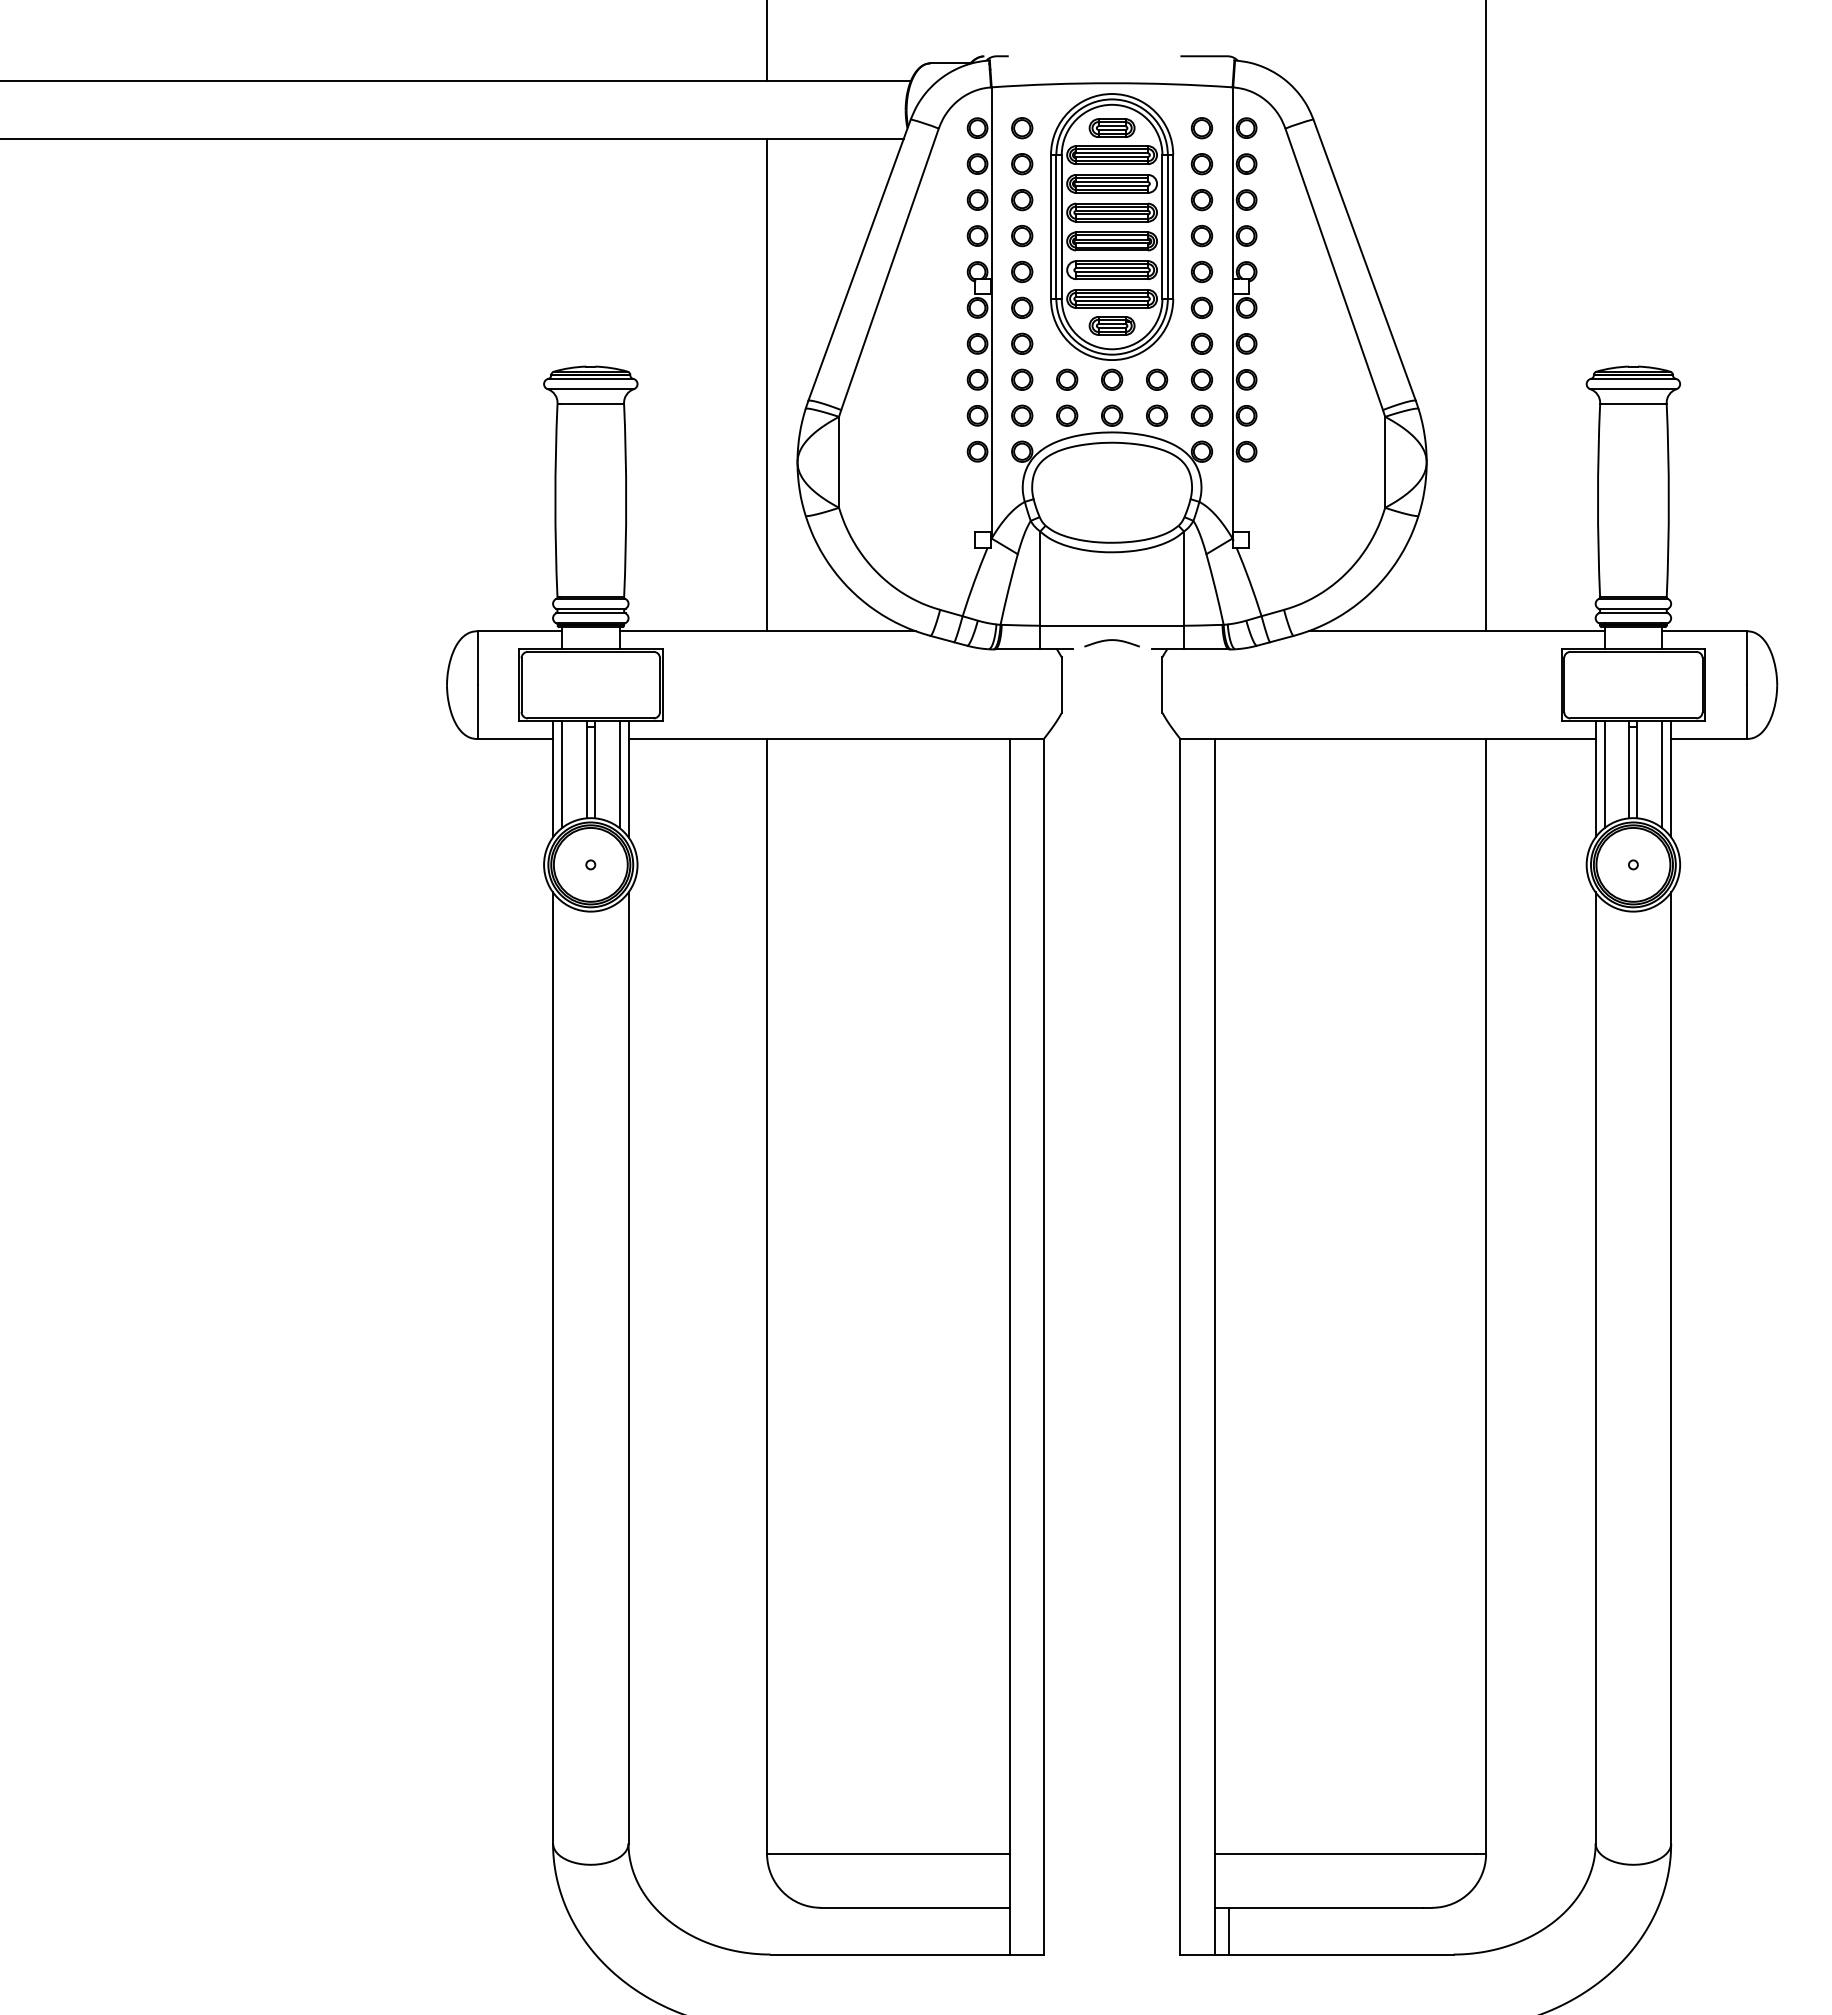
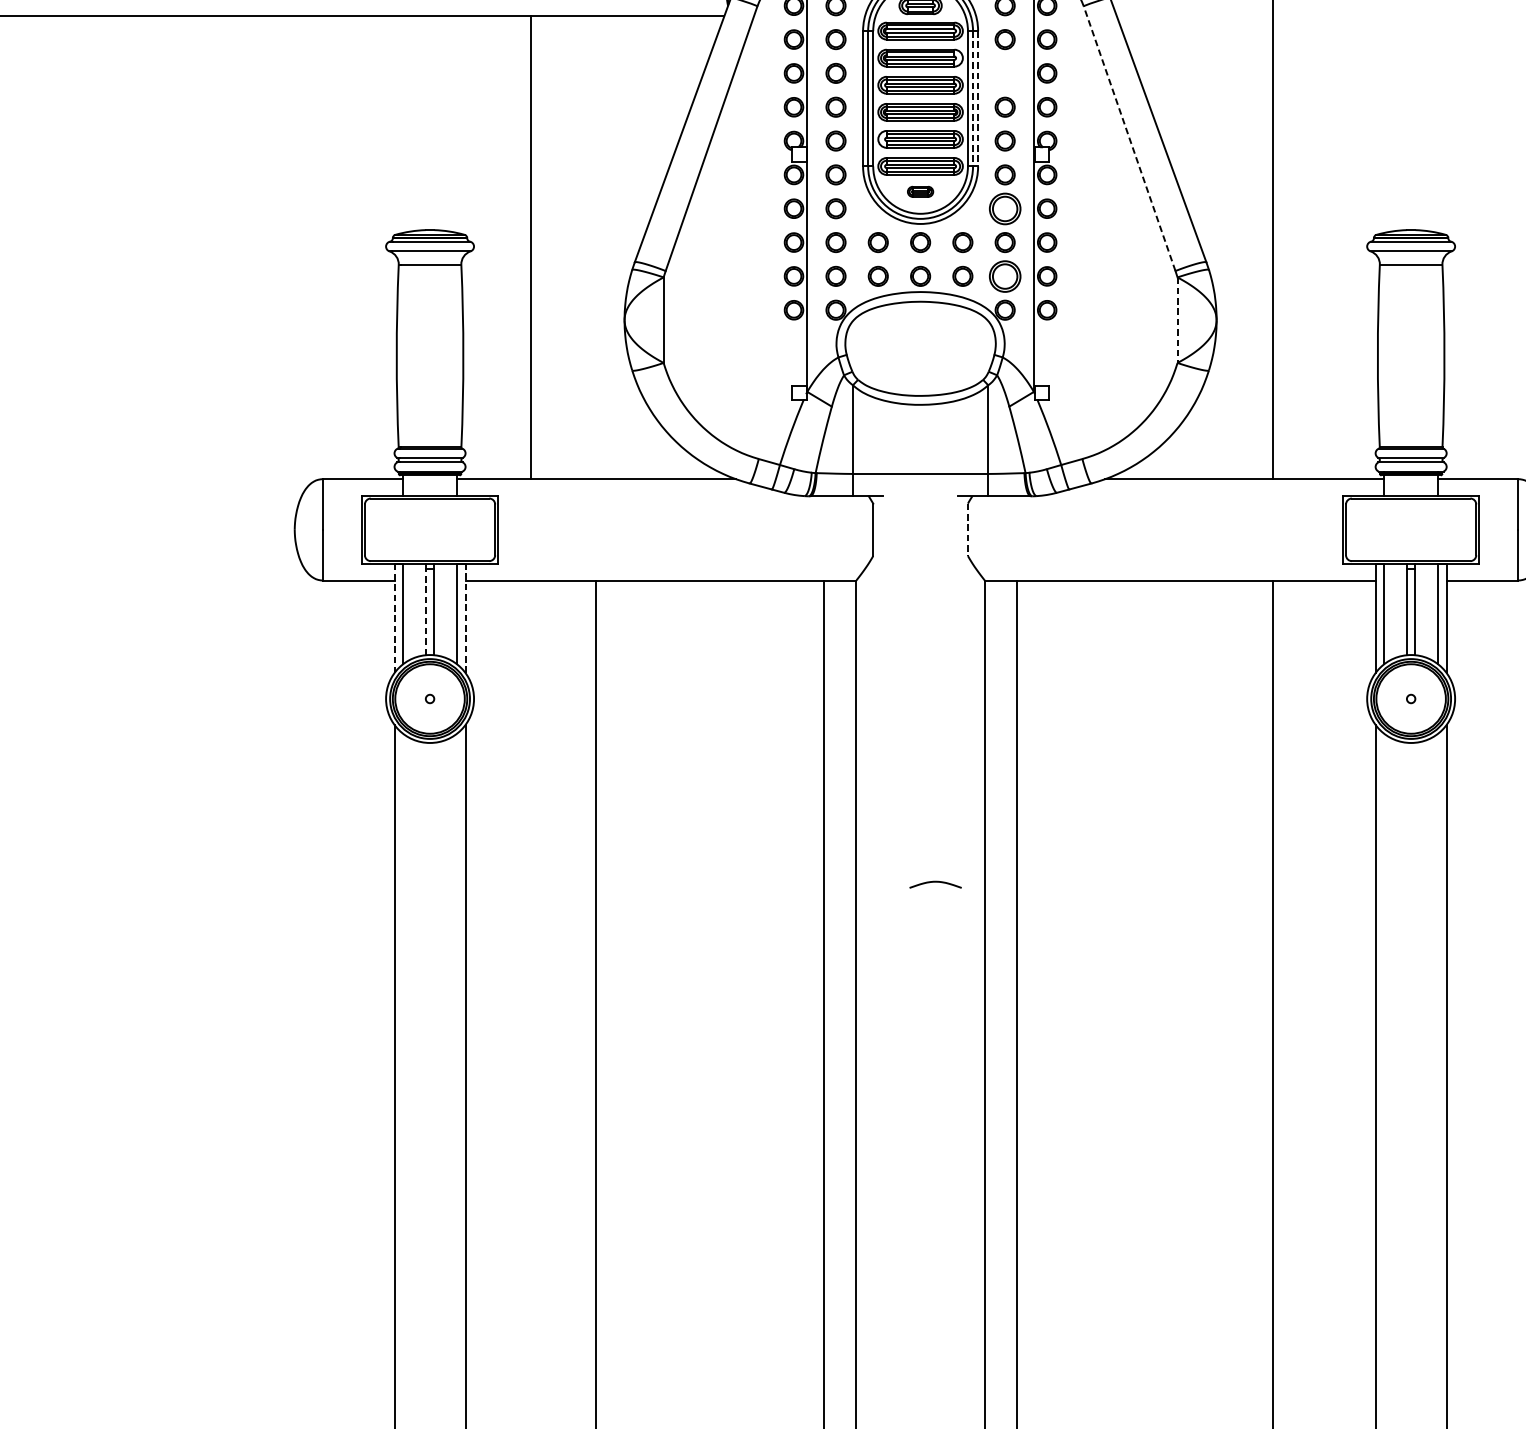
part: (1201, 200) -> (1004, 73), removed
line: (1167, 227) -> (972, 99), solid -> dashed
line: (1173, 227) -> (978, 99), solid -> dashed
line: (1334, 269) -> (1129, 138), solid -> dashed
part: (1111, 325) -> (920, 191), size x0.6
part: (1201, 343) -> (1004, 208), size x1.6
line: (767, 384) -> (531, 246), moved
part: (1201, 415) -> (1004, 276), size x1.6
line: (1385, 462) -> (1177, 320), solid -> dashed
curve: (1111, 640) -> (935, 882), moved
line: (1162, 685) -> (968, 530), solid -> dashed
line: (586, 772) -> (425, 612), solid -> dashed
line: (628, 778) -> (465, 617), solid -> dashed
line: (553, 779) -> (394, 618), solid -> dashed

